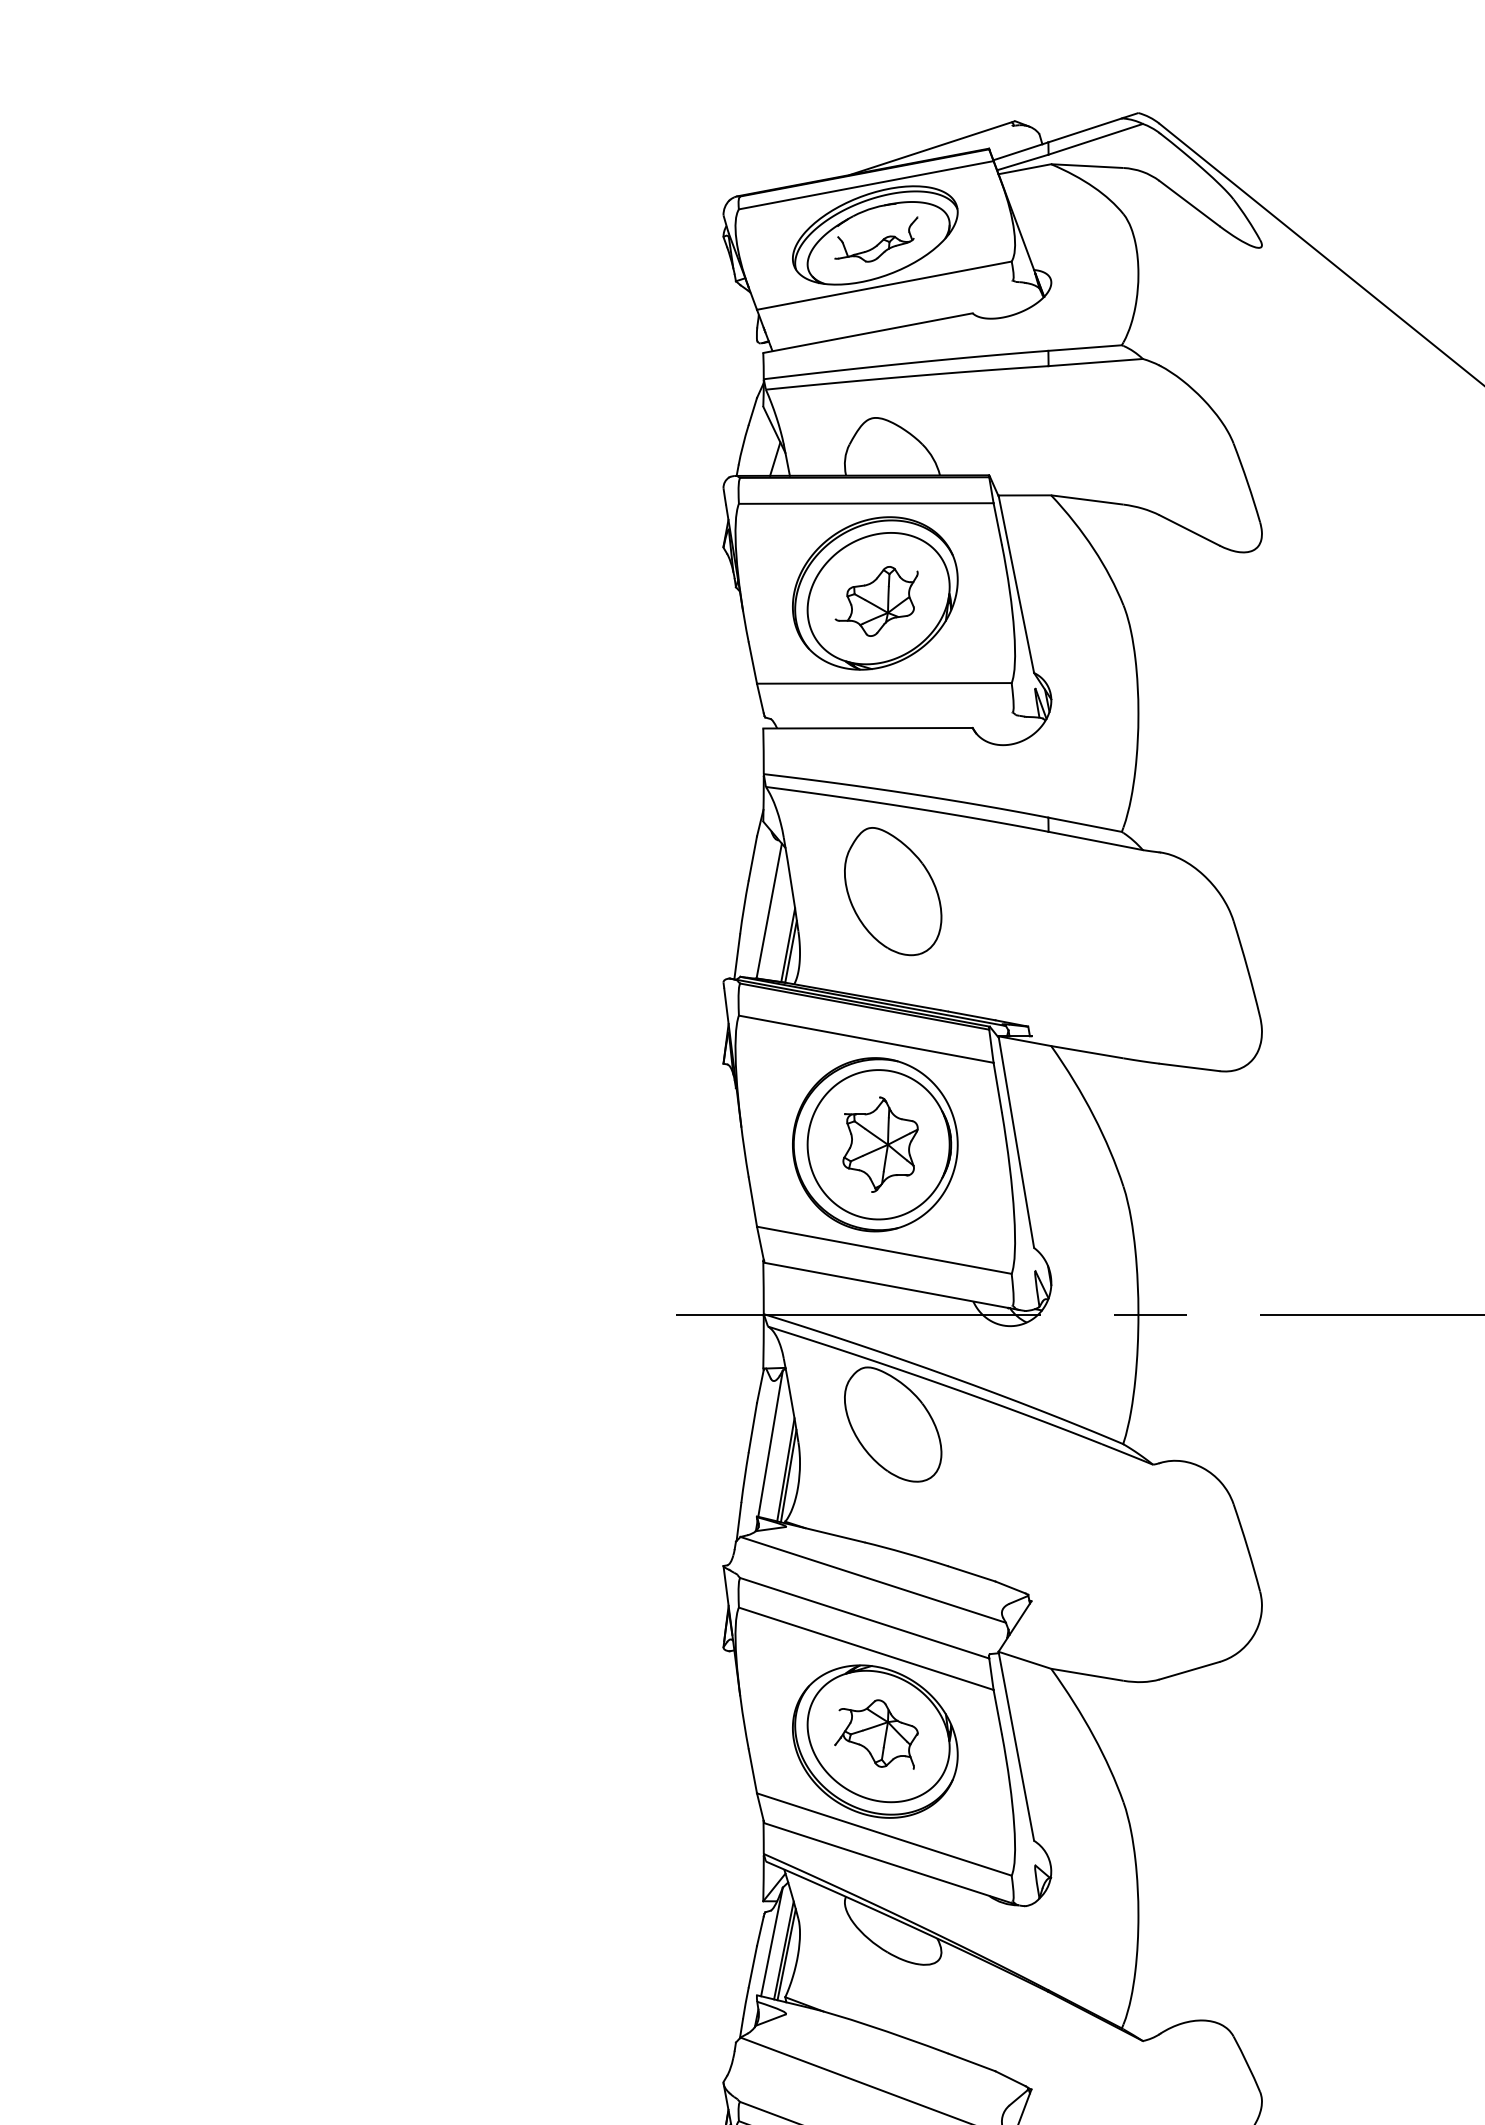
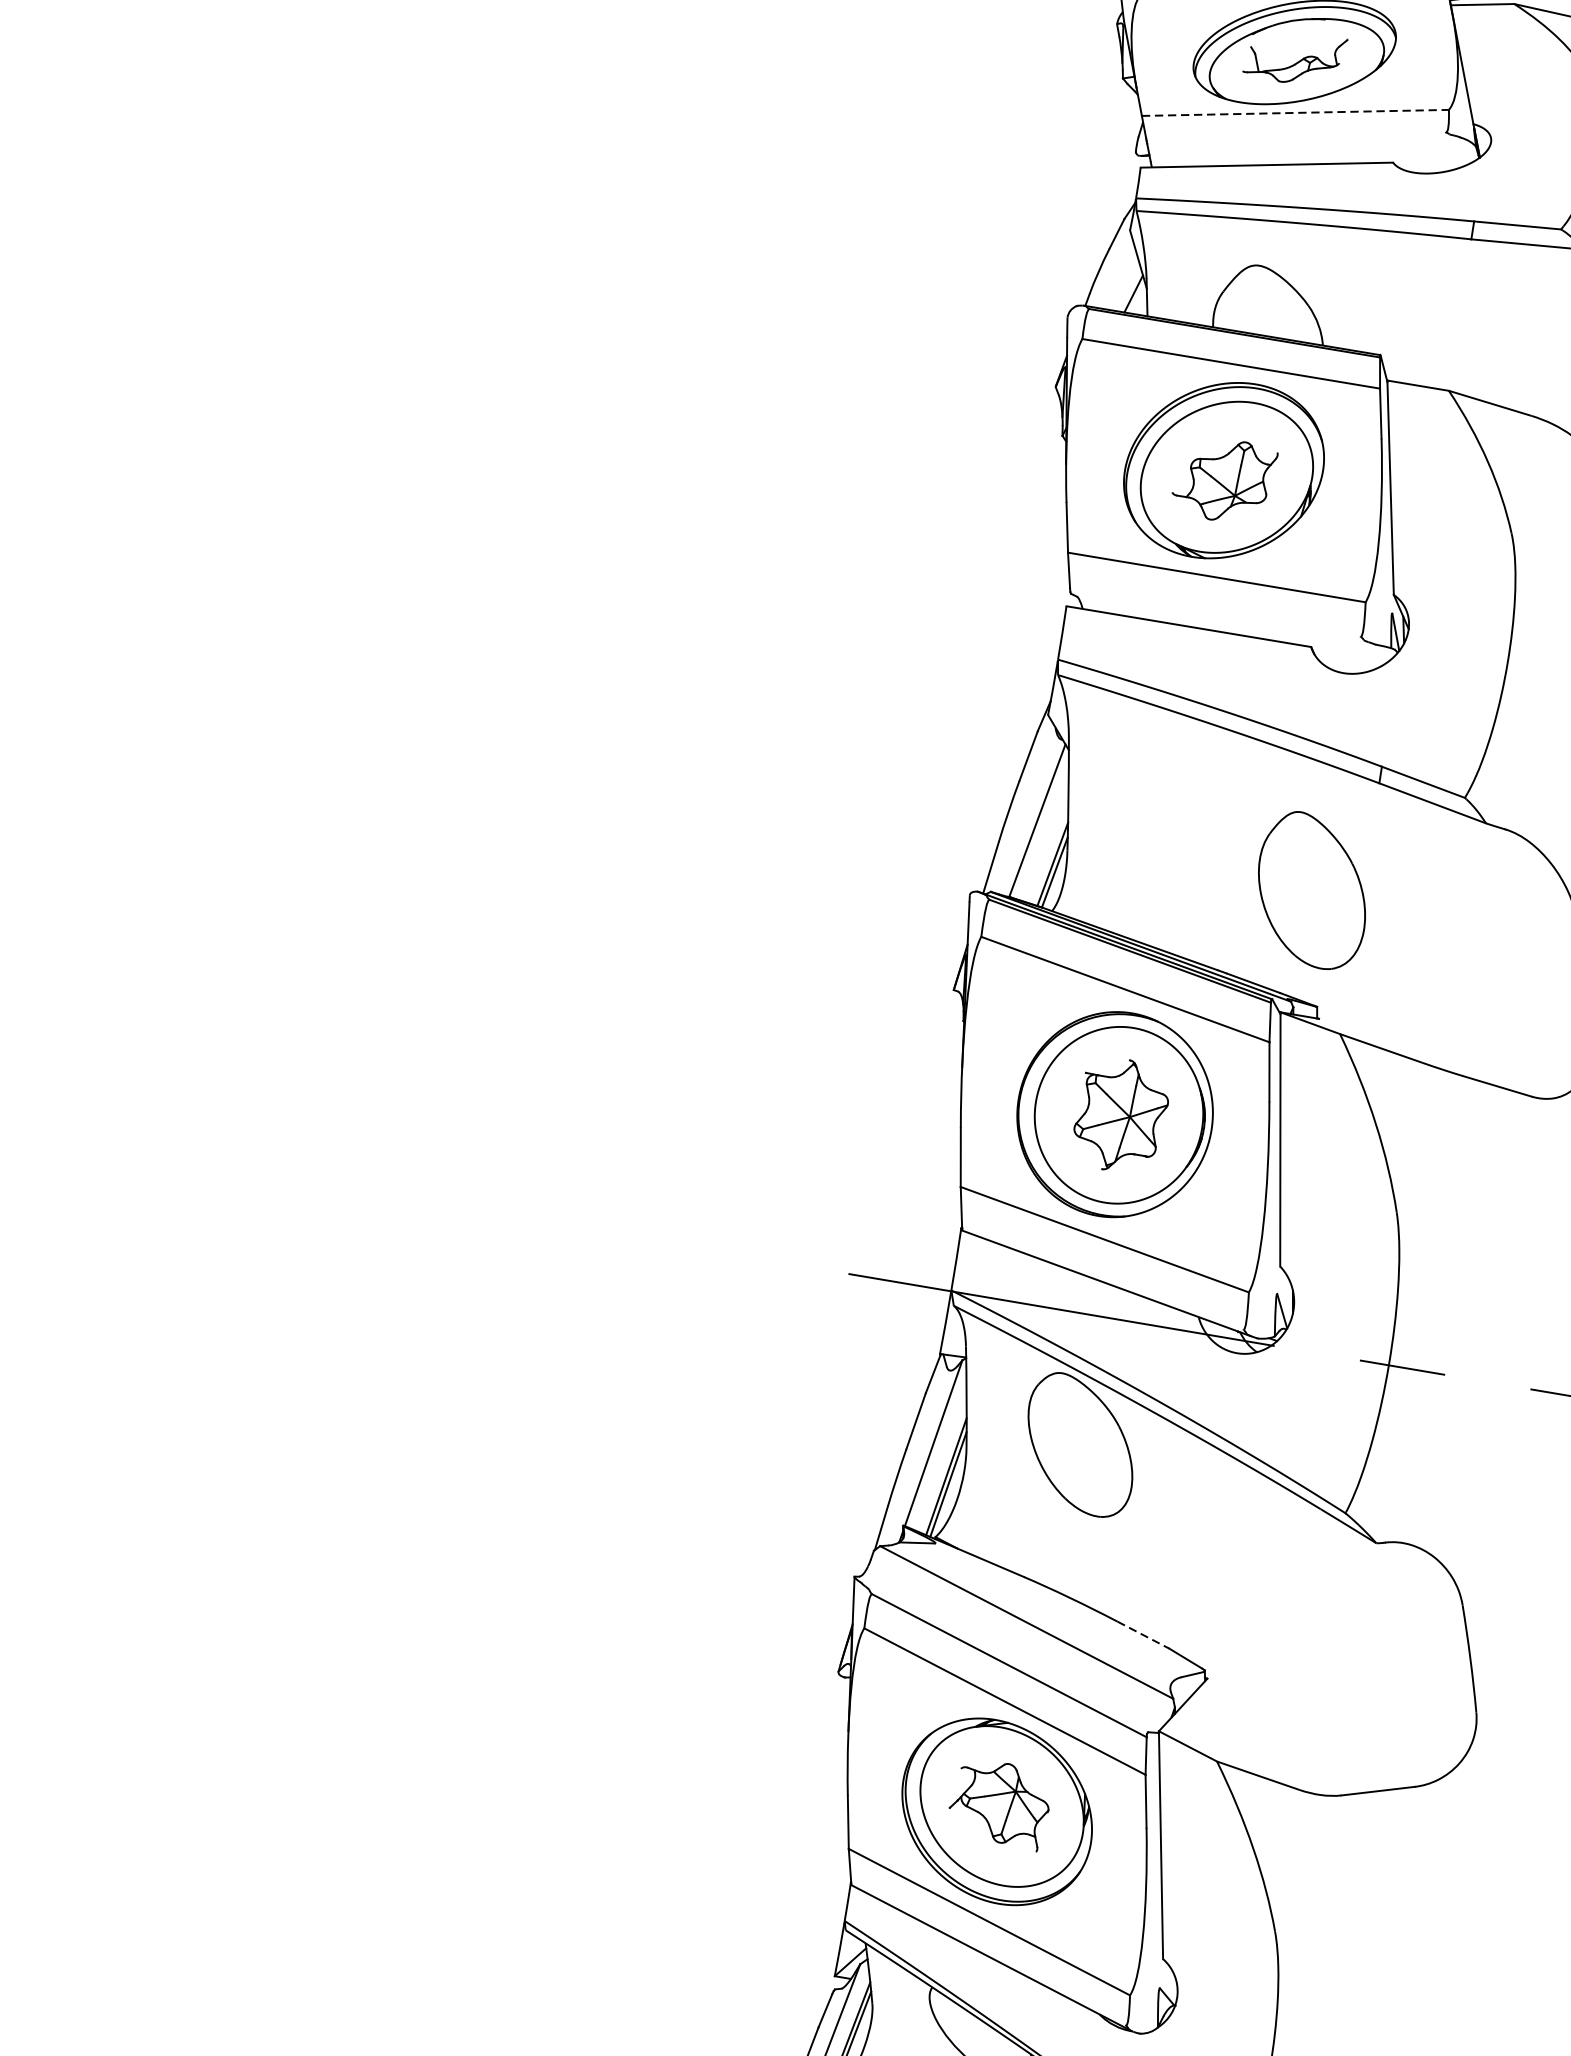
line: (884, 285) -> (1295, 112), solid -> dashed
part: (893, 891) -> (1313, 890), moved
line: (972, 1573) -> (1143, 1634), solid -> dashed

